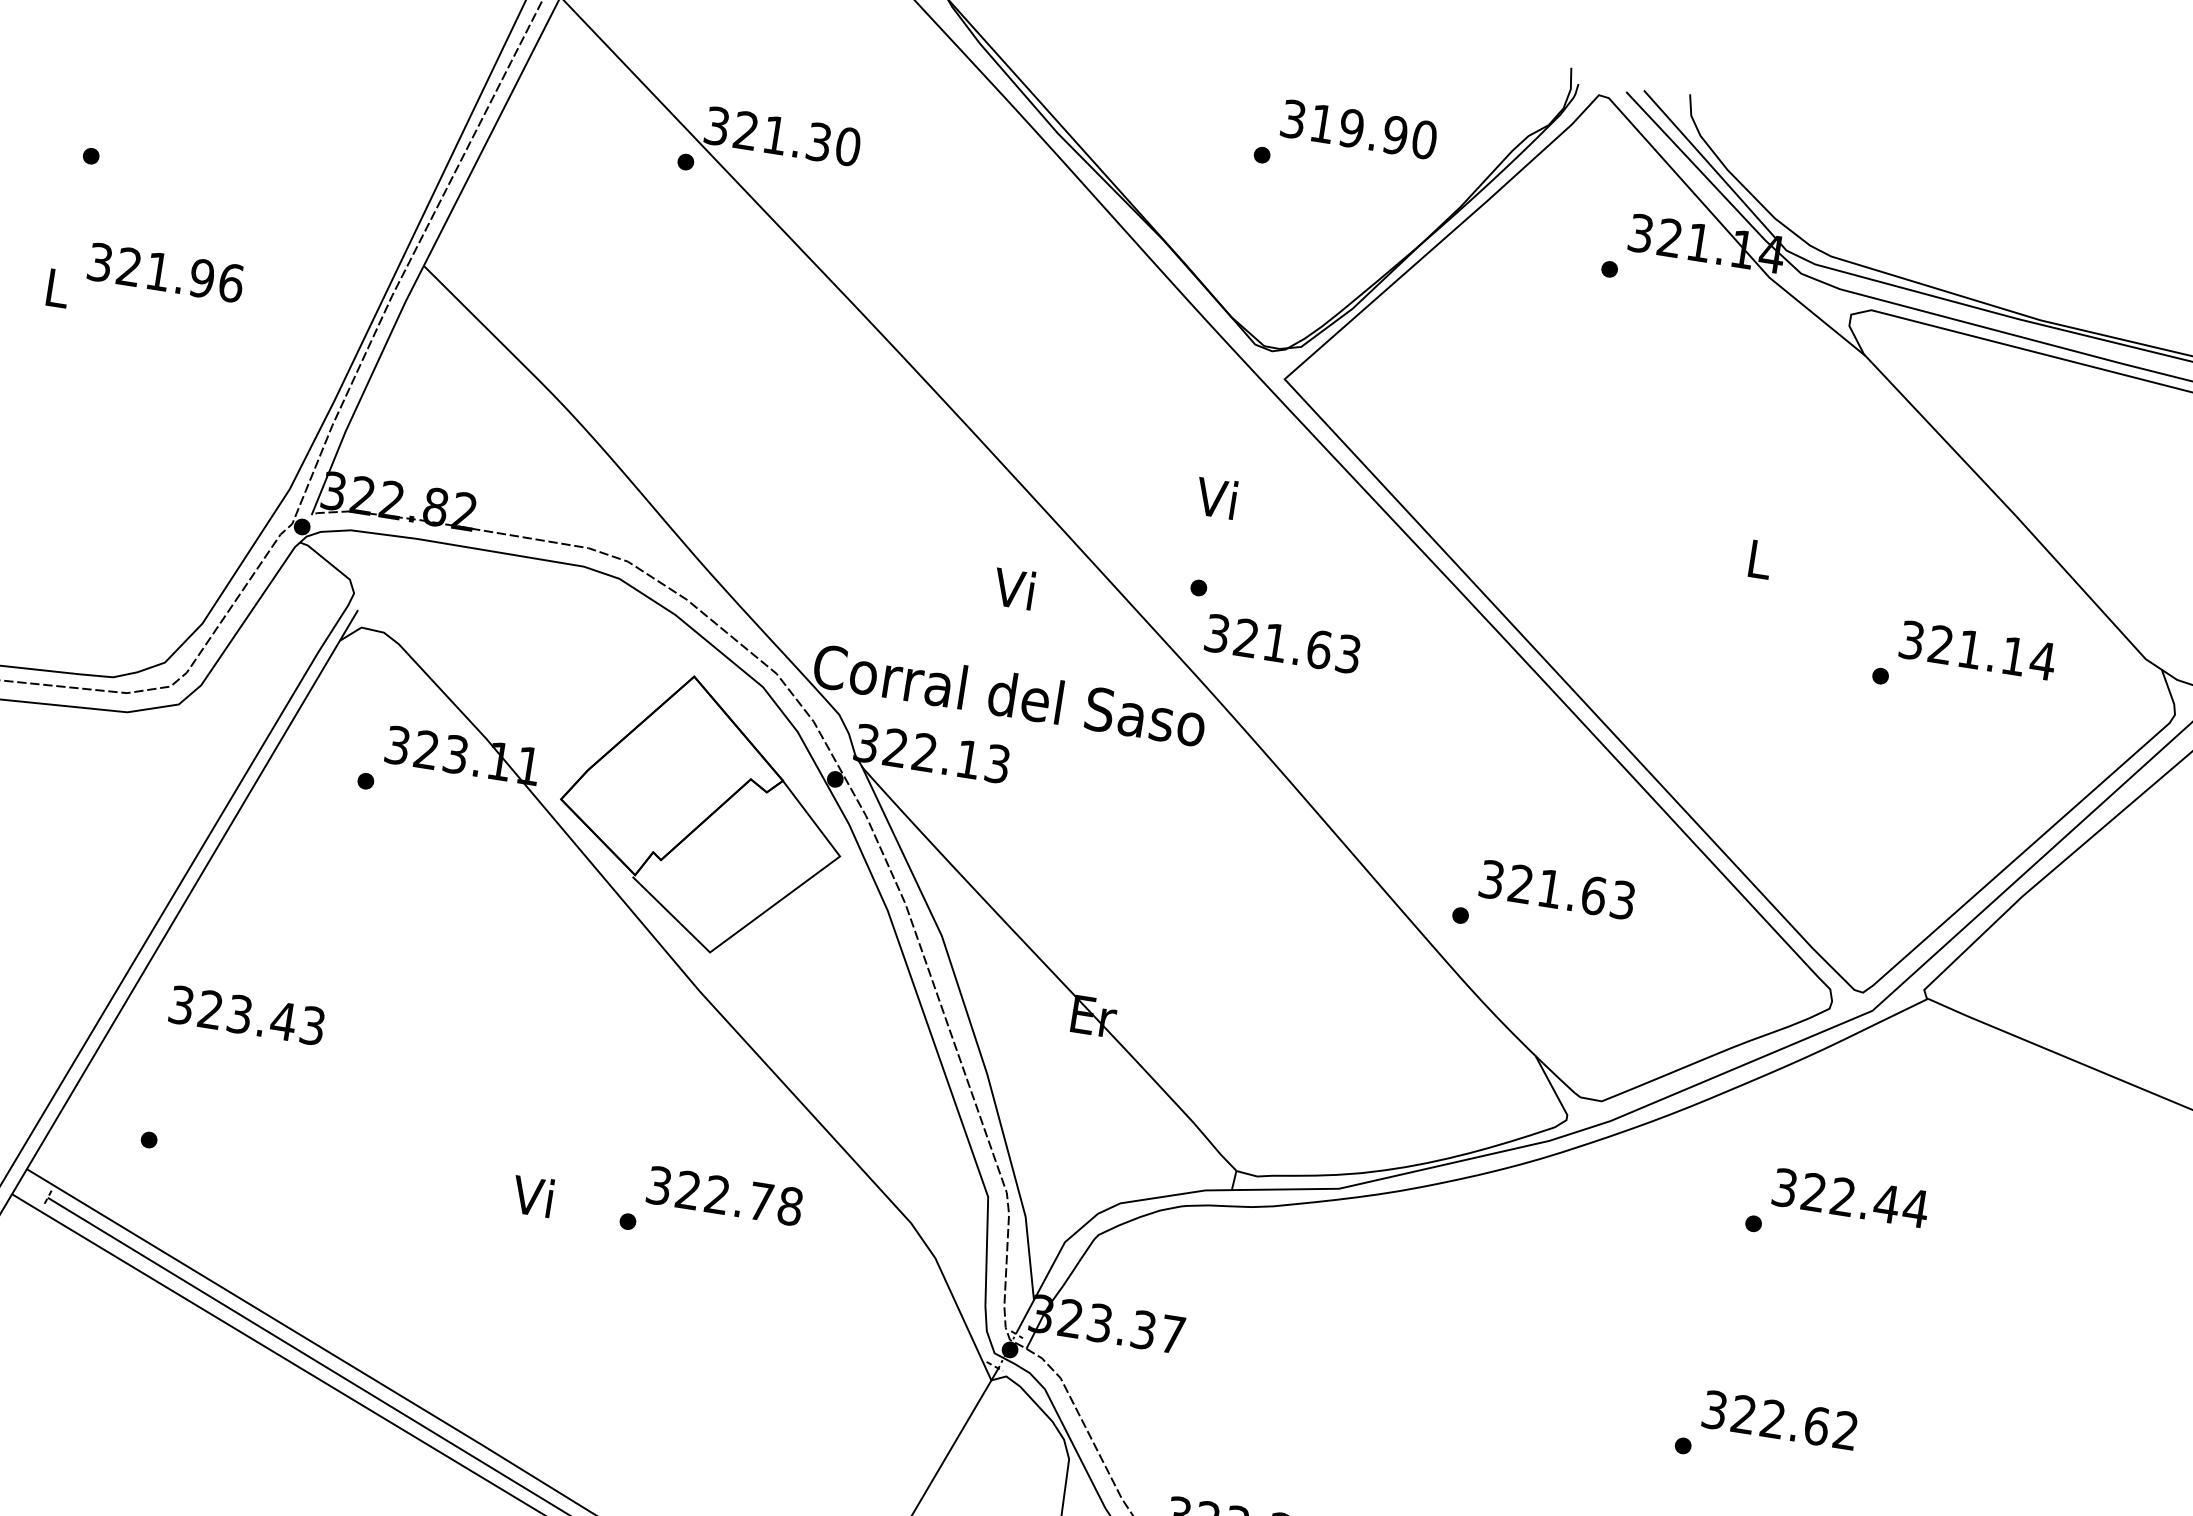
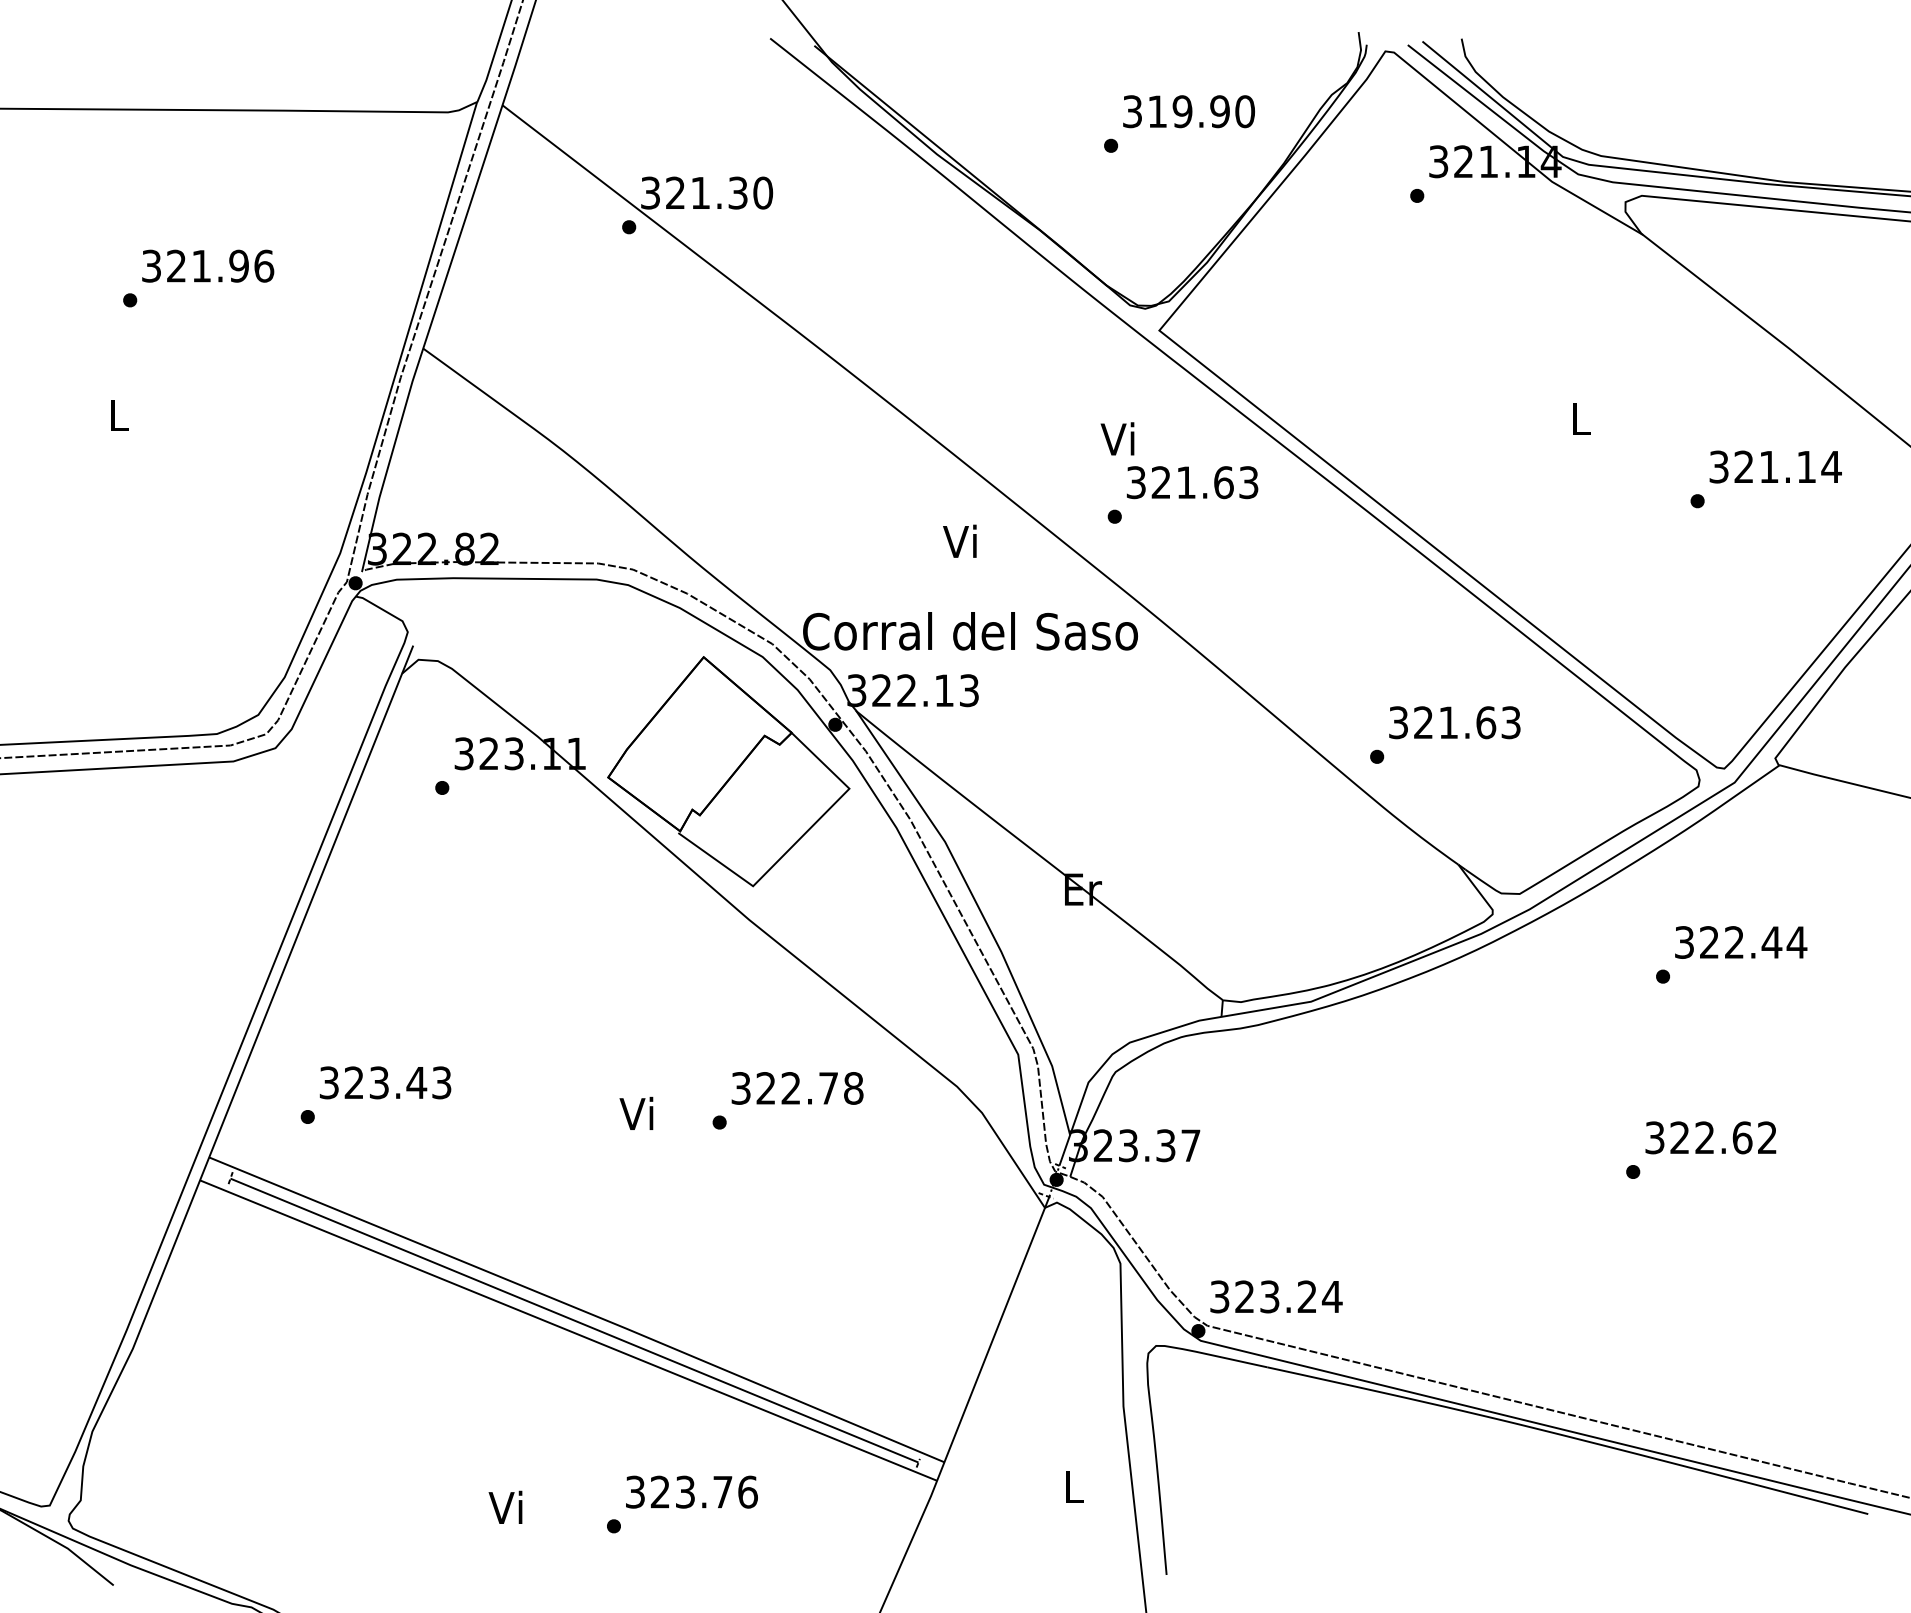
text: (166, 272) -> (208, 265), moved
text: (1282, 643) -> (1192, 482), moved
text: (247, 1015) -> (385, 1082), moved

